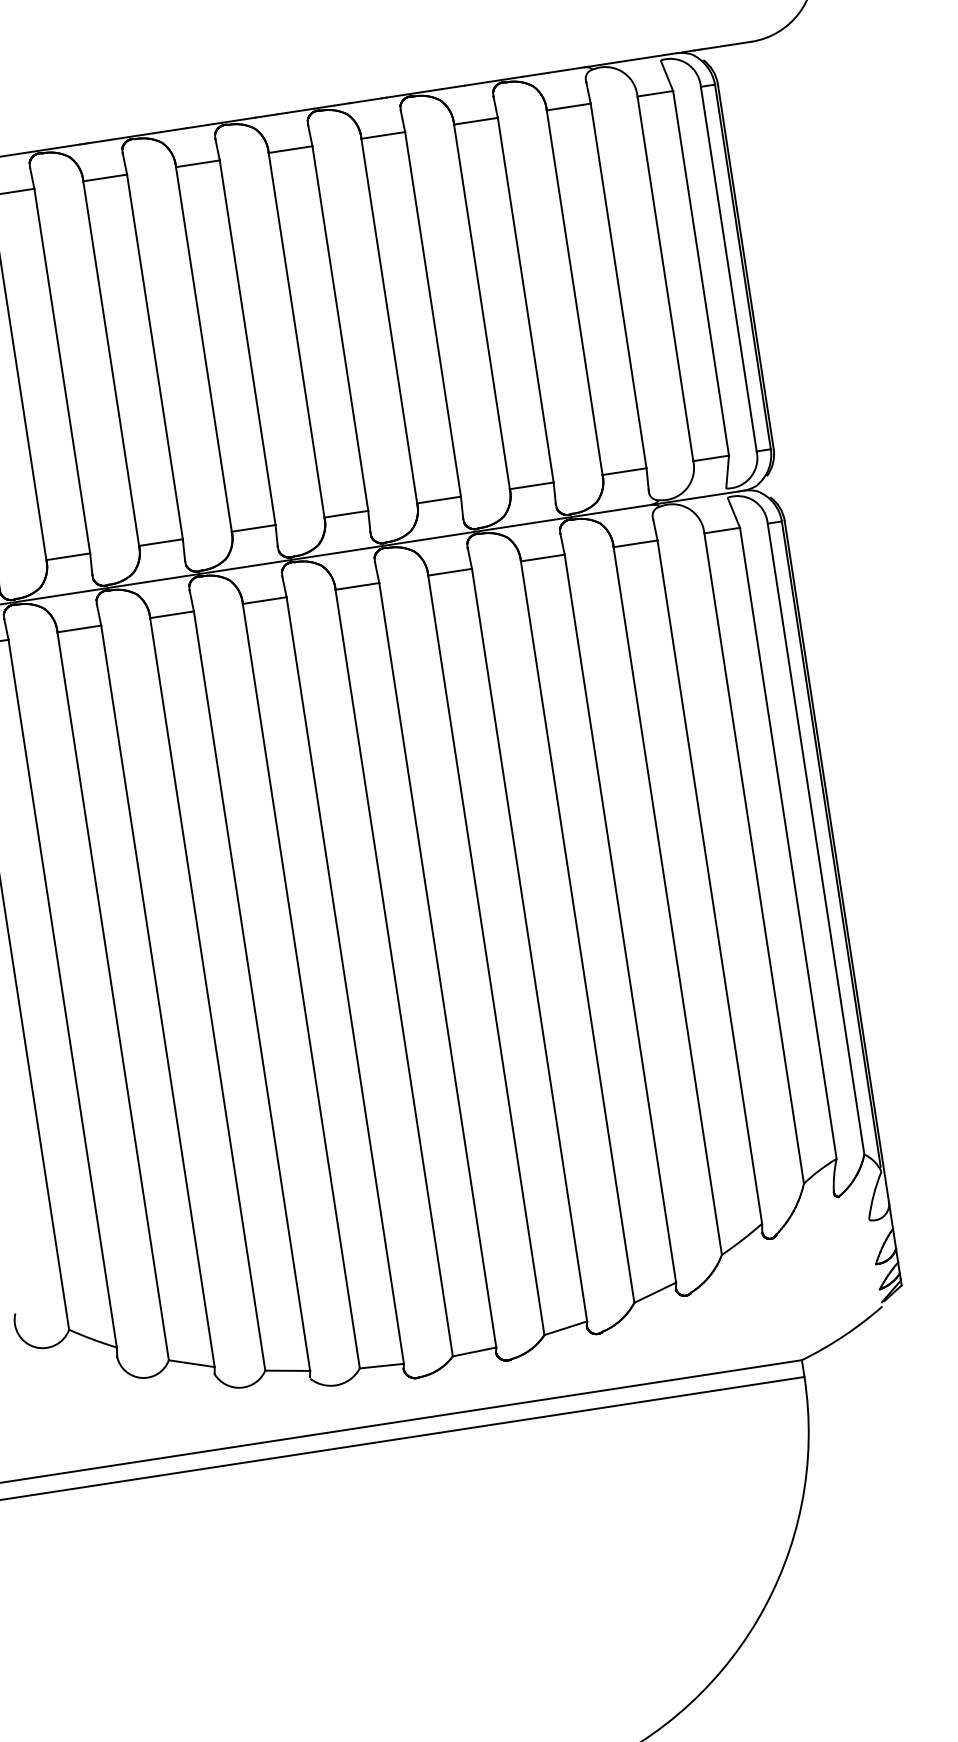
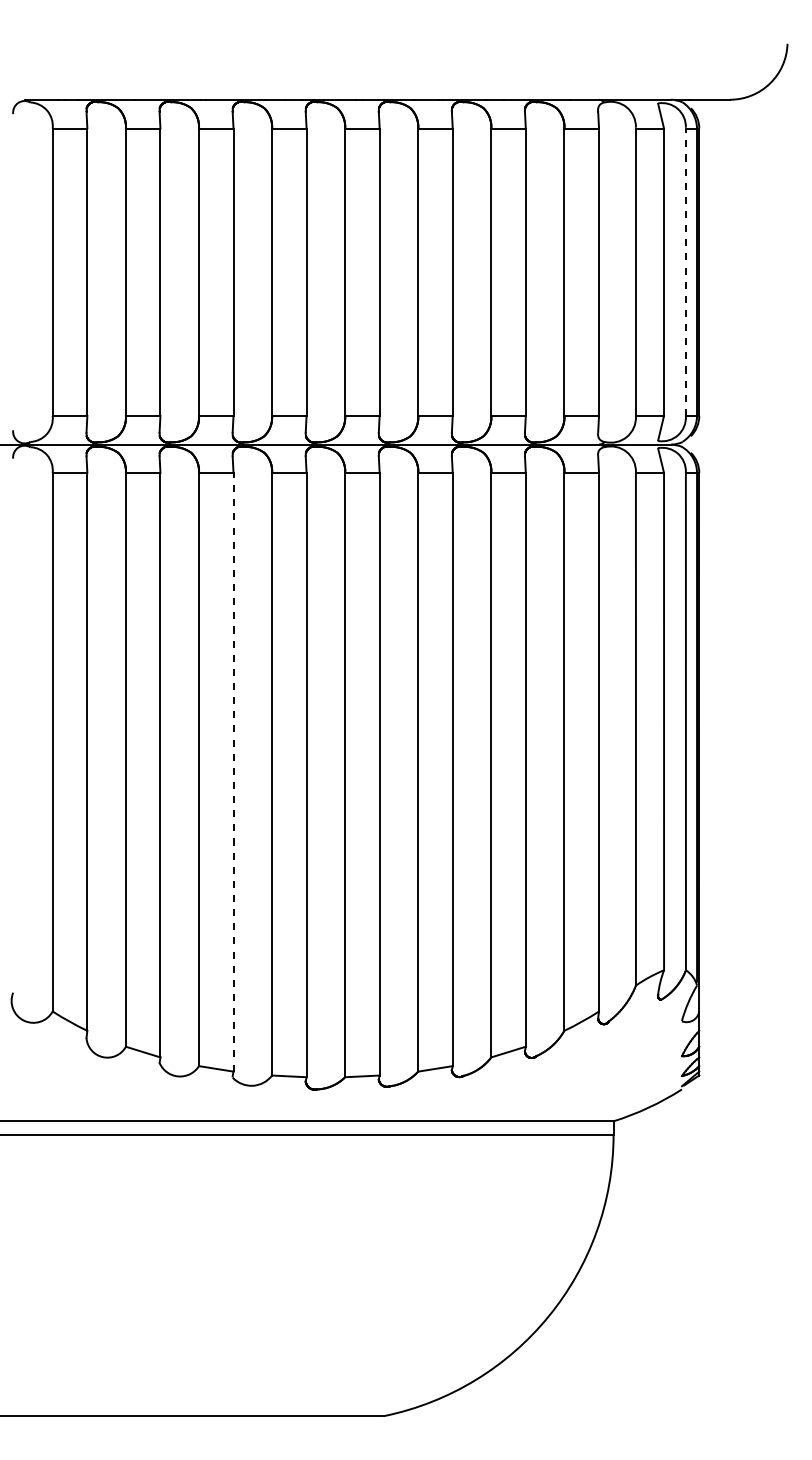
line: (728, 269) -> (685, 272), solid -> dashed
line: (251, 990) -> (233, 771), solid -> dashed

